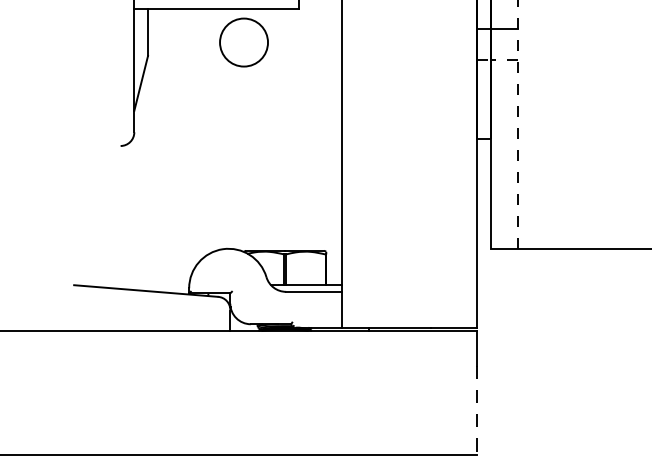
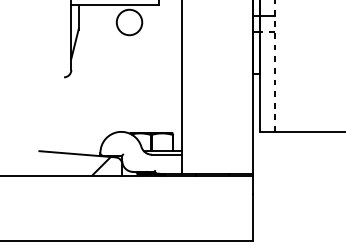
hatch: (191, 312) -> (101, 165), added
line: (477, 410) -> (253, 217), dashed -> solid

